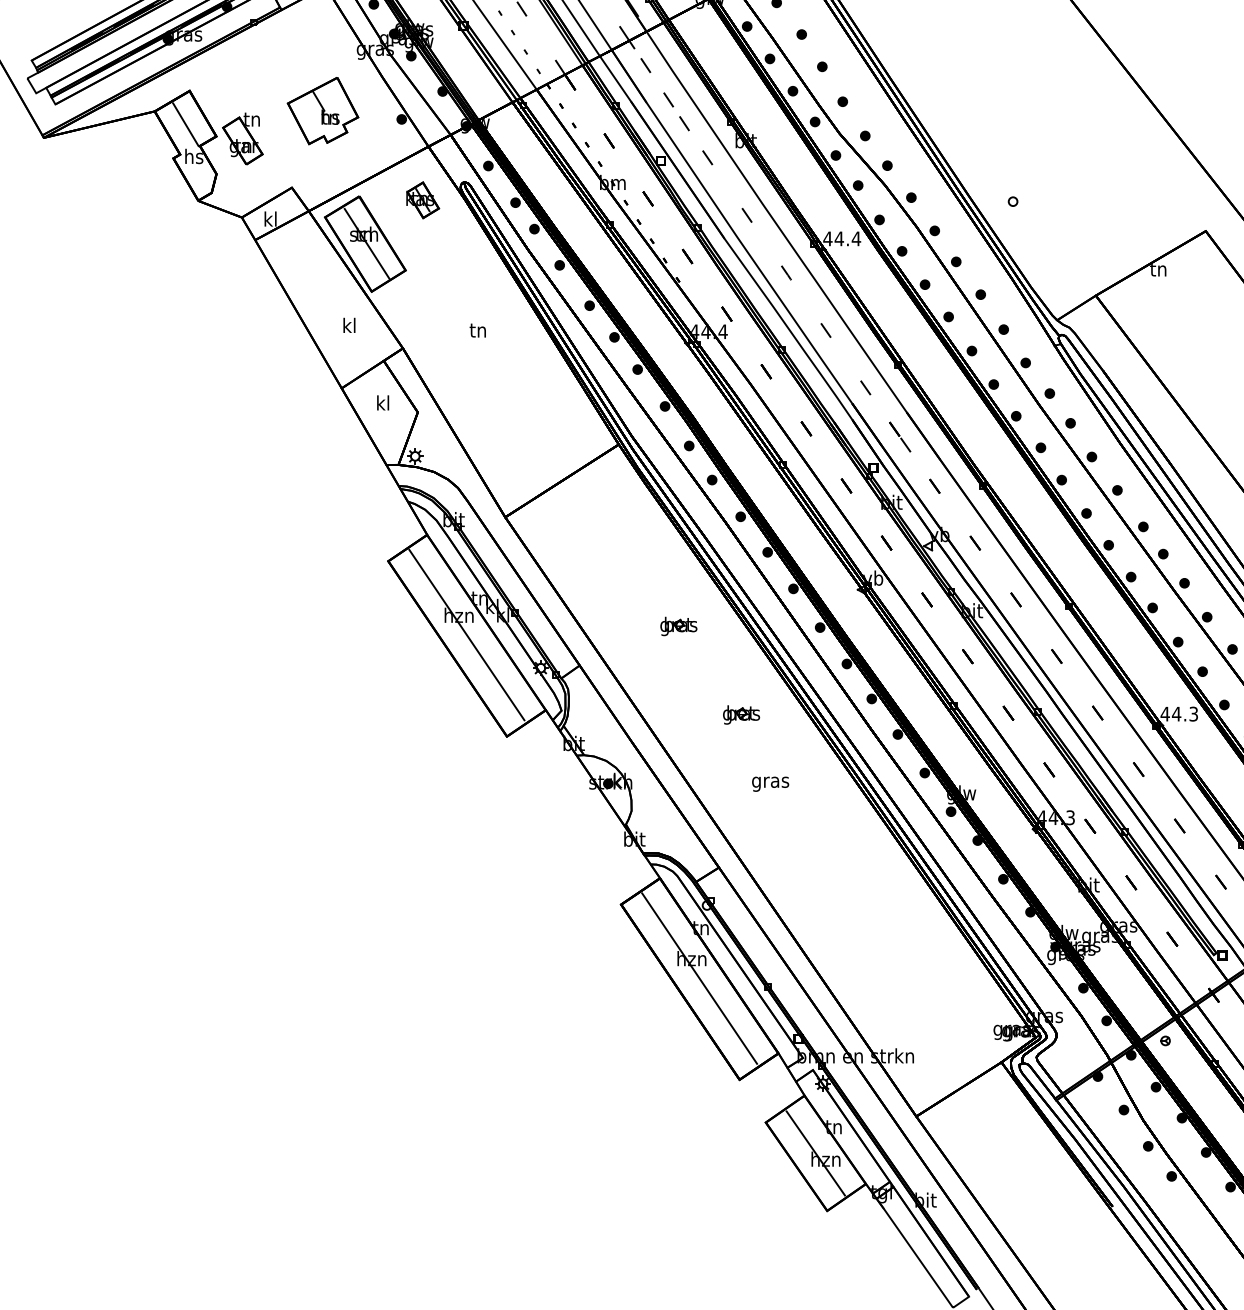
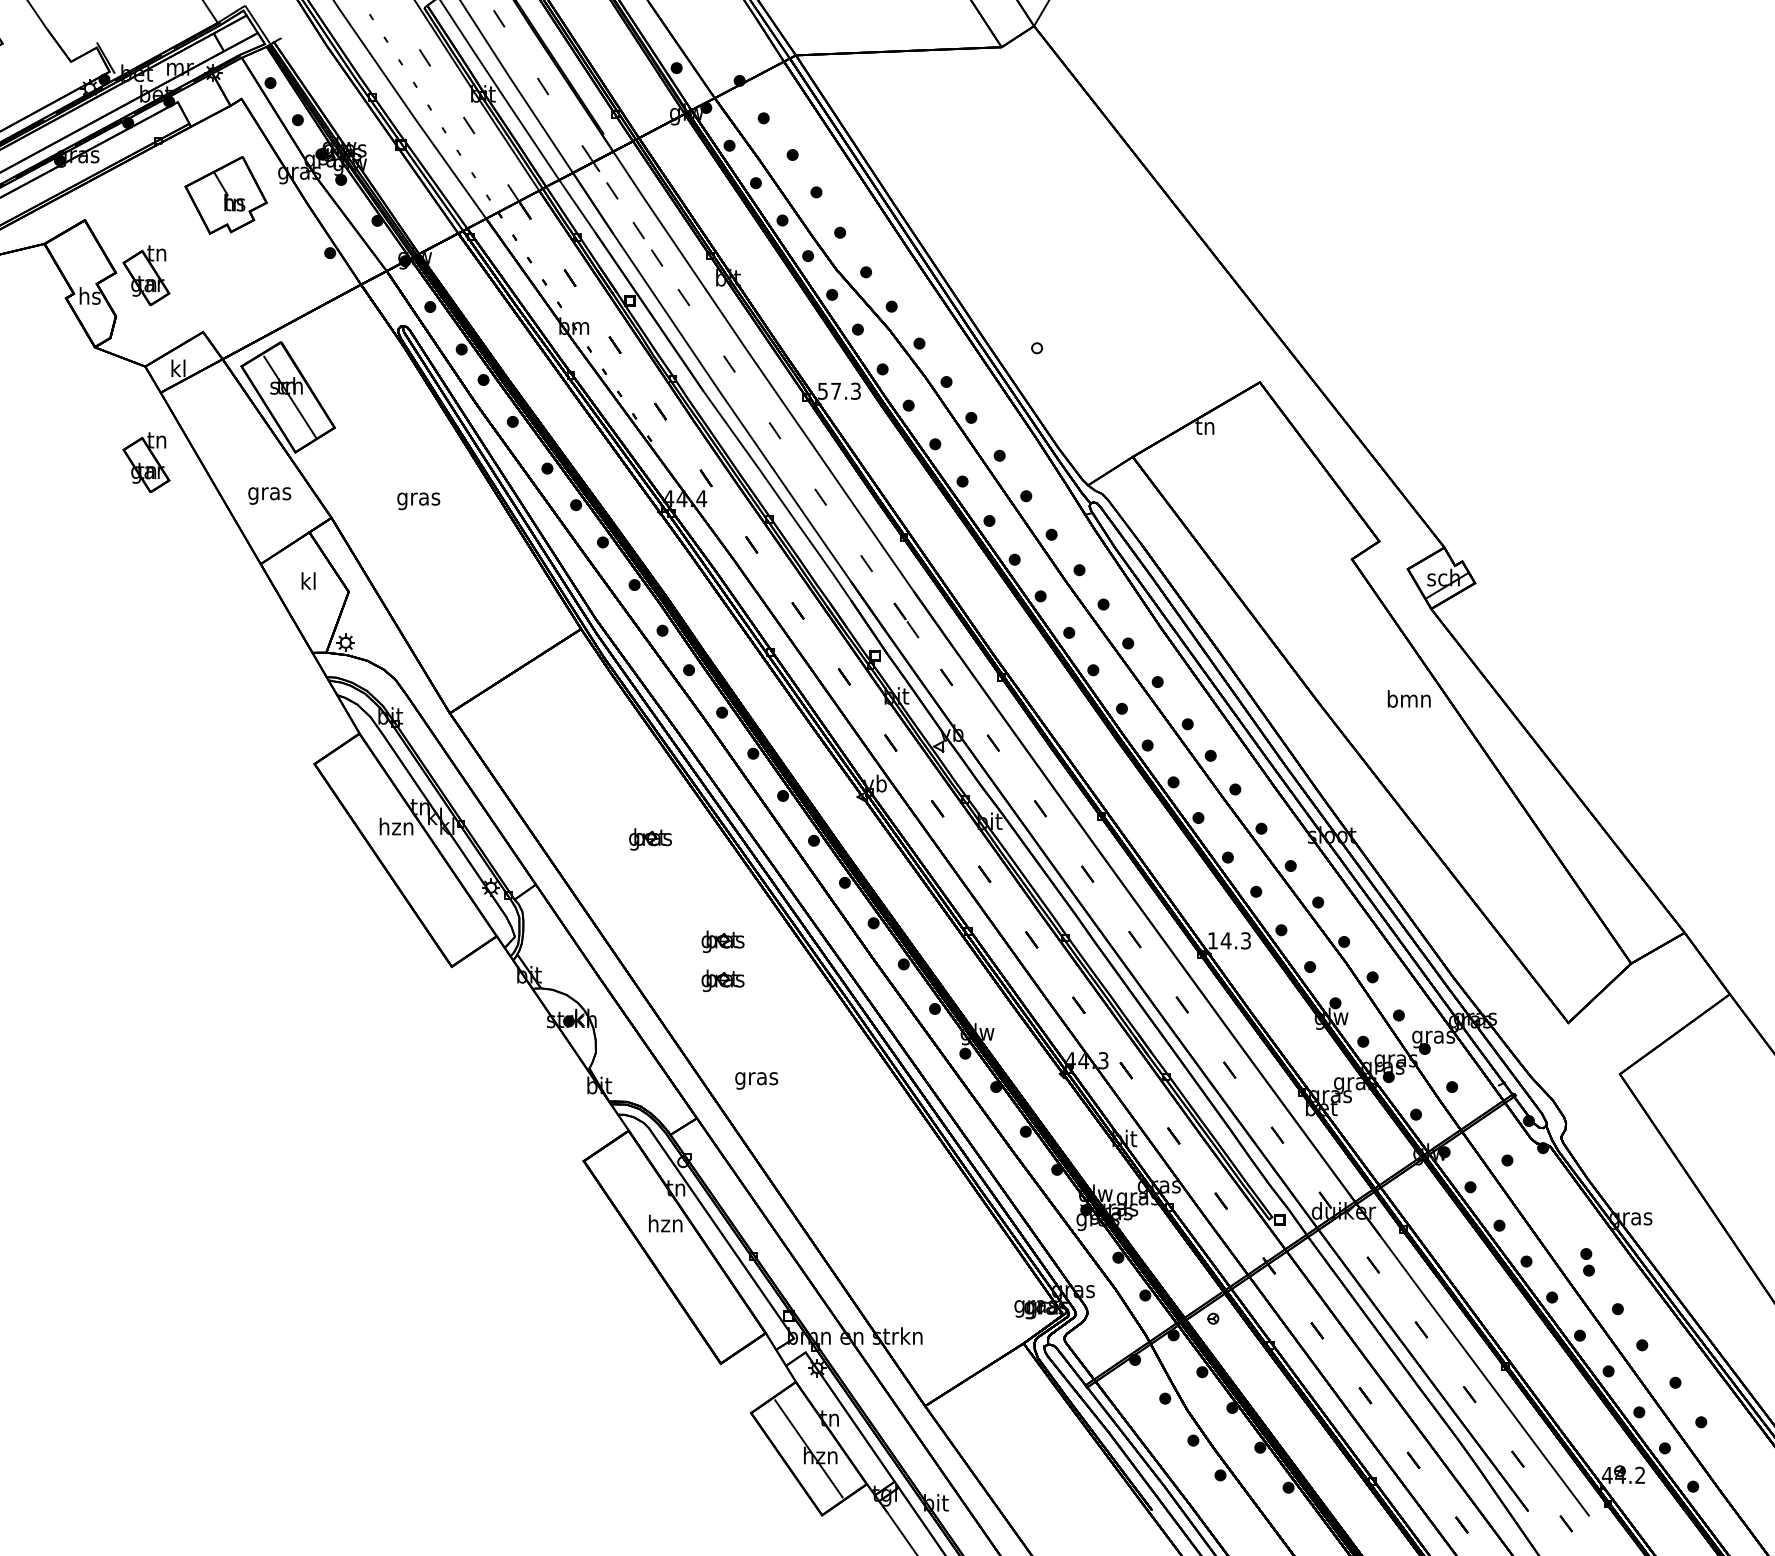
part: (322, 111) -> (225, 195), moved
line: (185, 124) -> (80, 258), removed
part: (422, 200) -> (354, 346), removed
text: (842, 238) -> (839, 390), 44.4 -> 57.3
part: (242, 300) -> (146, 462), added
text: (349, 327) -> (269, 493), kl -> gras
text: (478, 332) -> (418, 499), tn -> gras
line: (466, 634) -> (405, 848), removed
text: (1164, 713) -> (1212, 940), 44.3 -> 14.3
part: (741, 748) -> (722, 980), added
text: (770, 783) -> (756, 1080), moved
line: (699, 978) -> (674, 1246), removed

